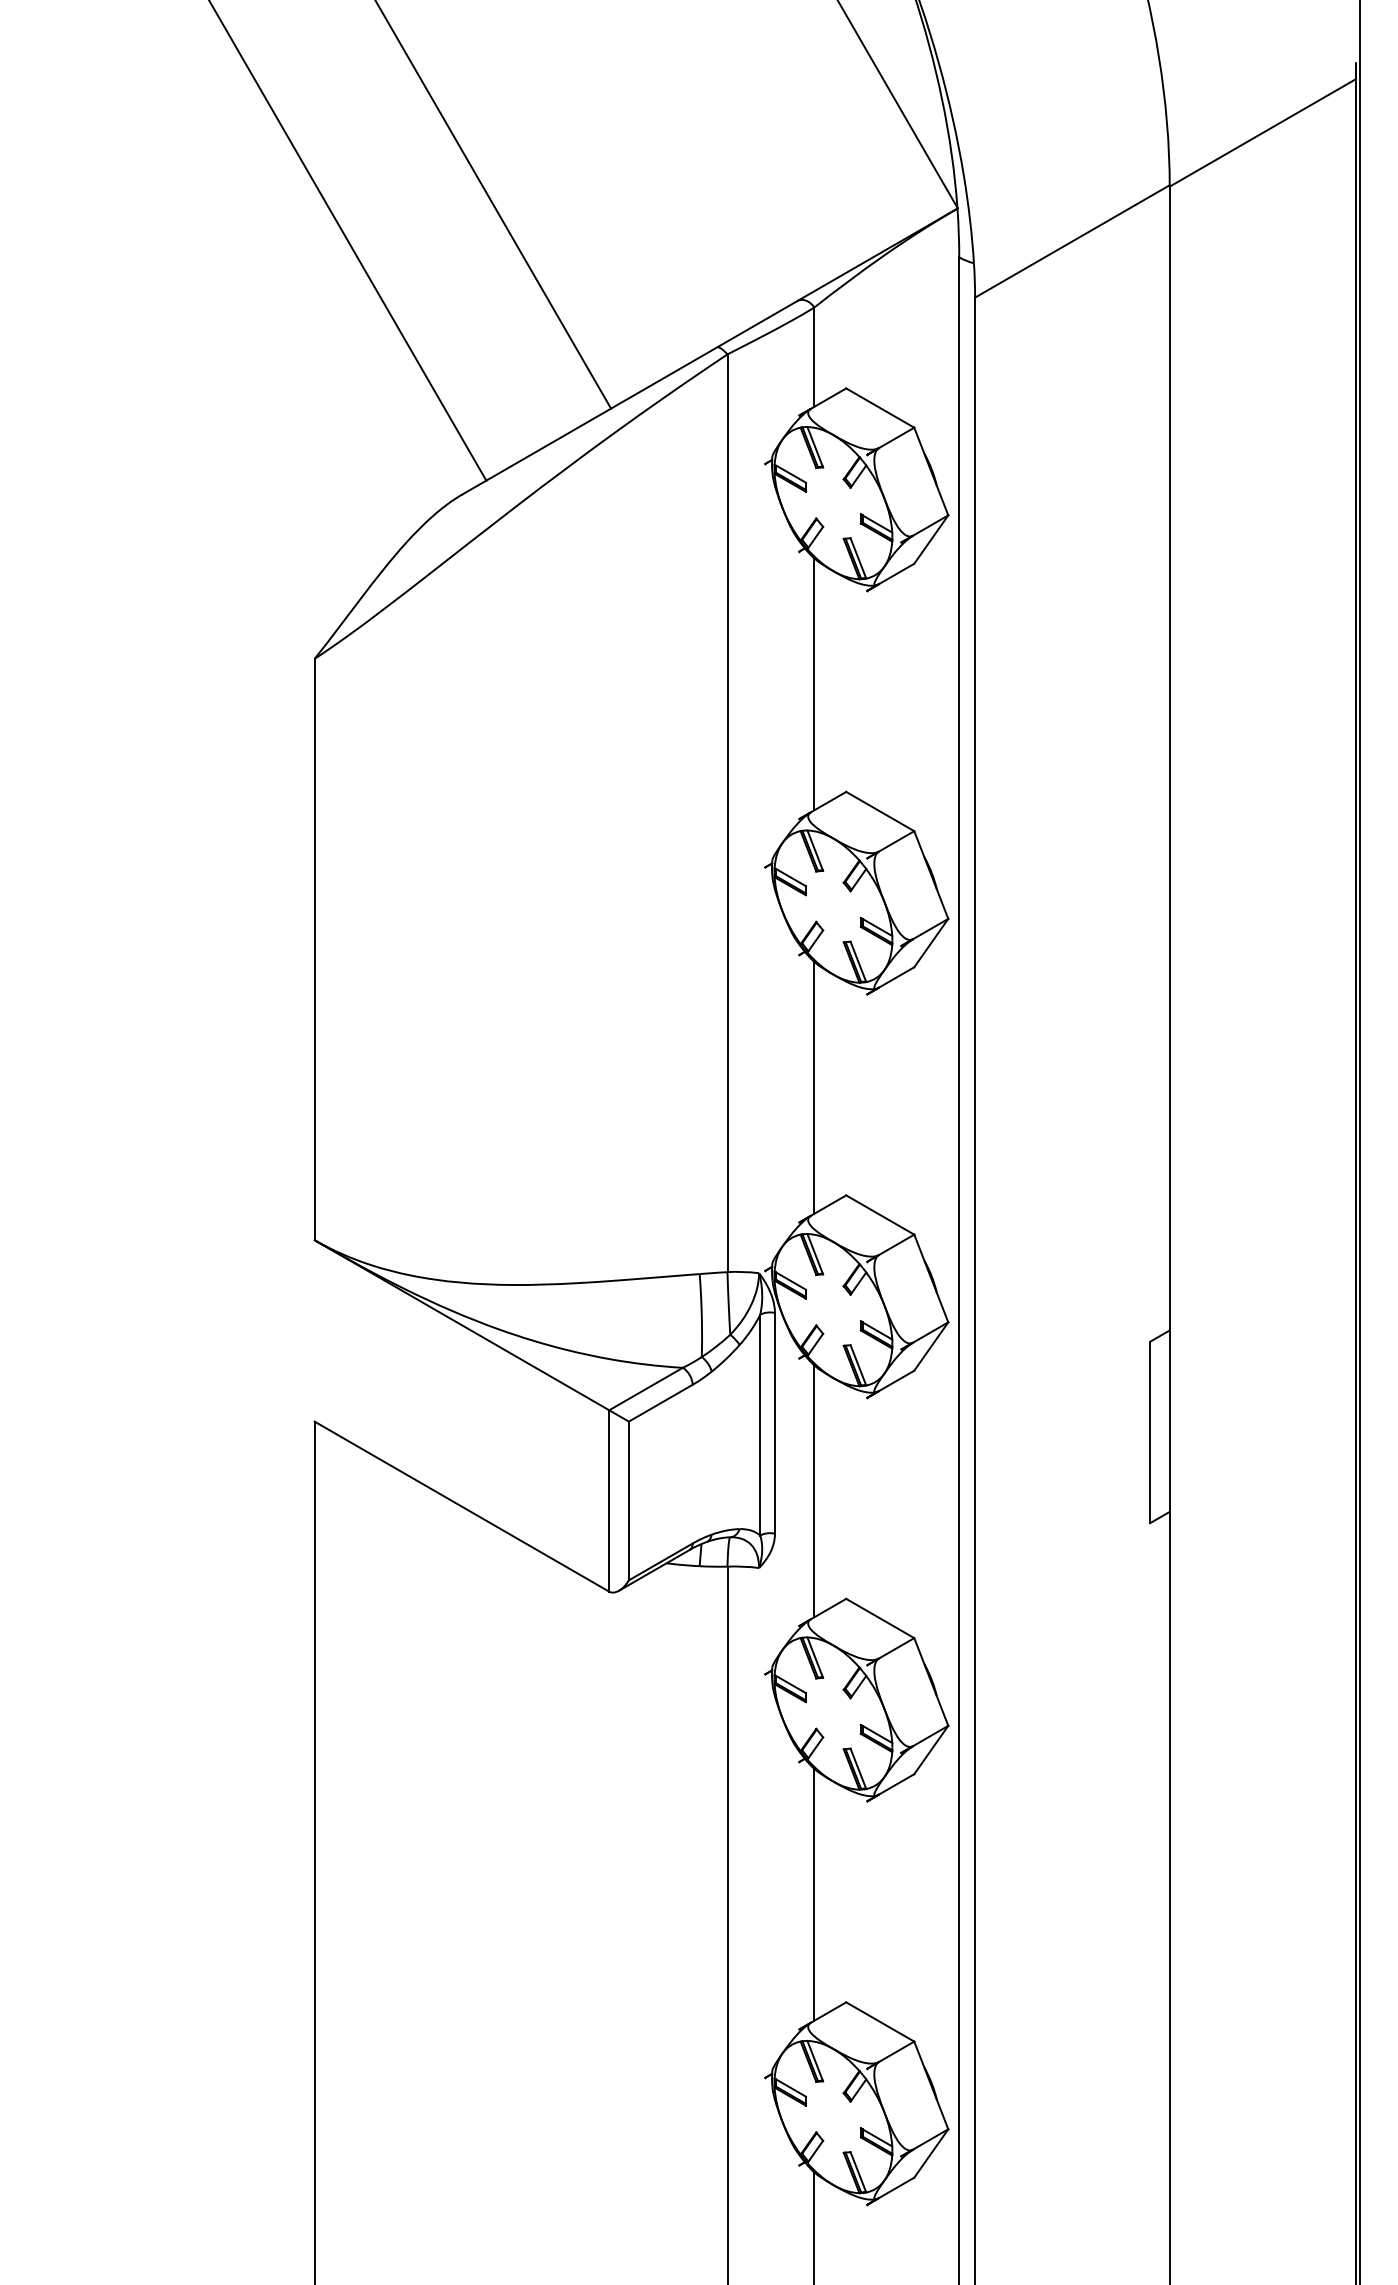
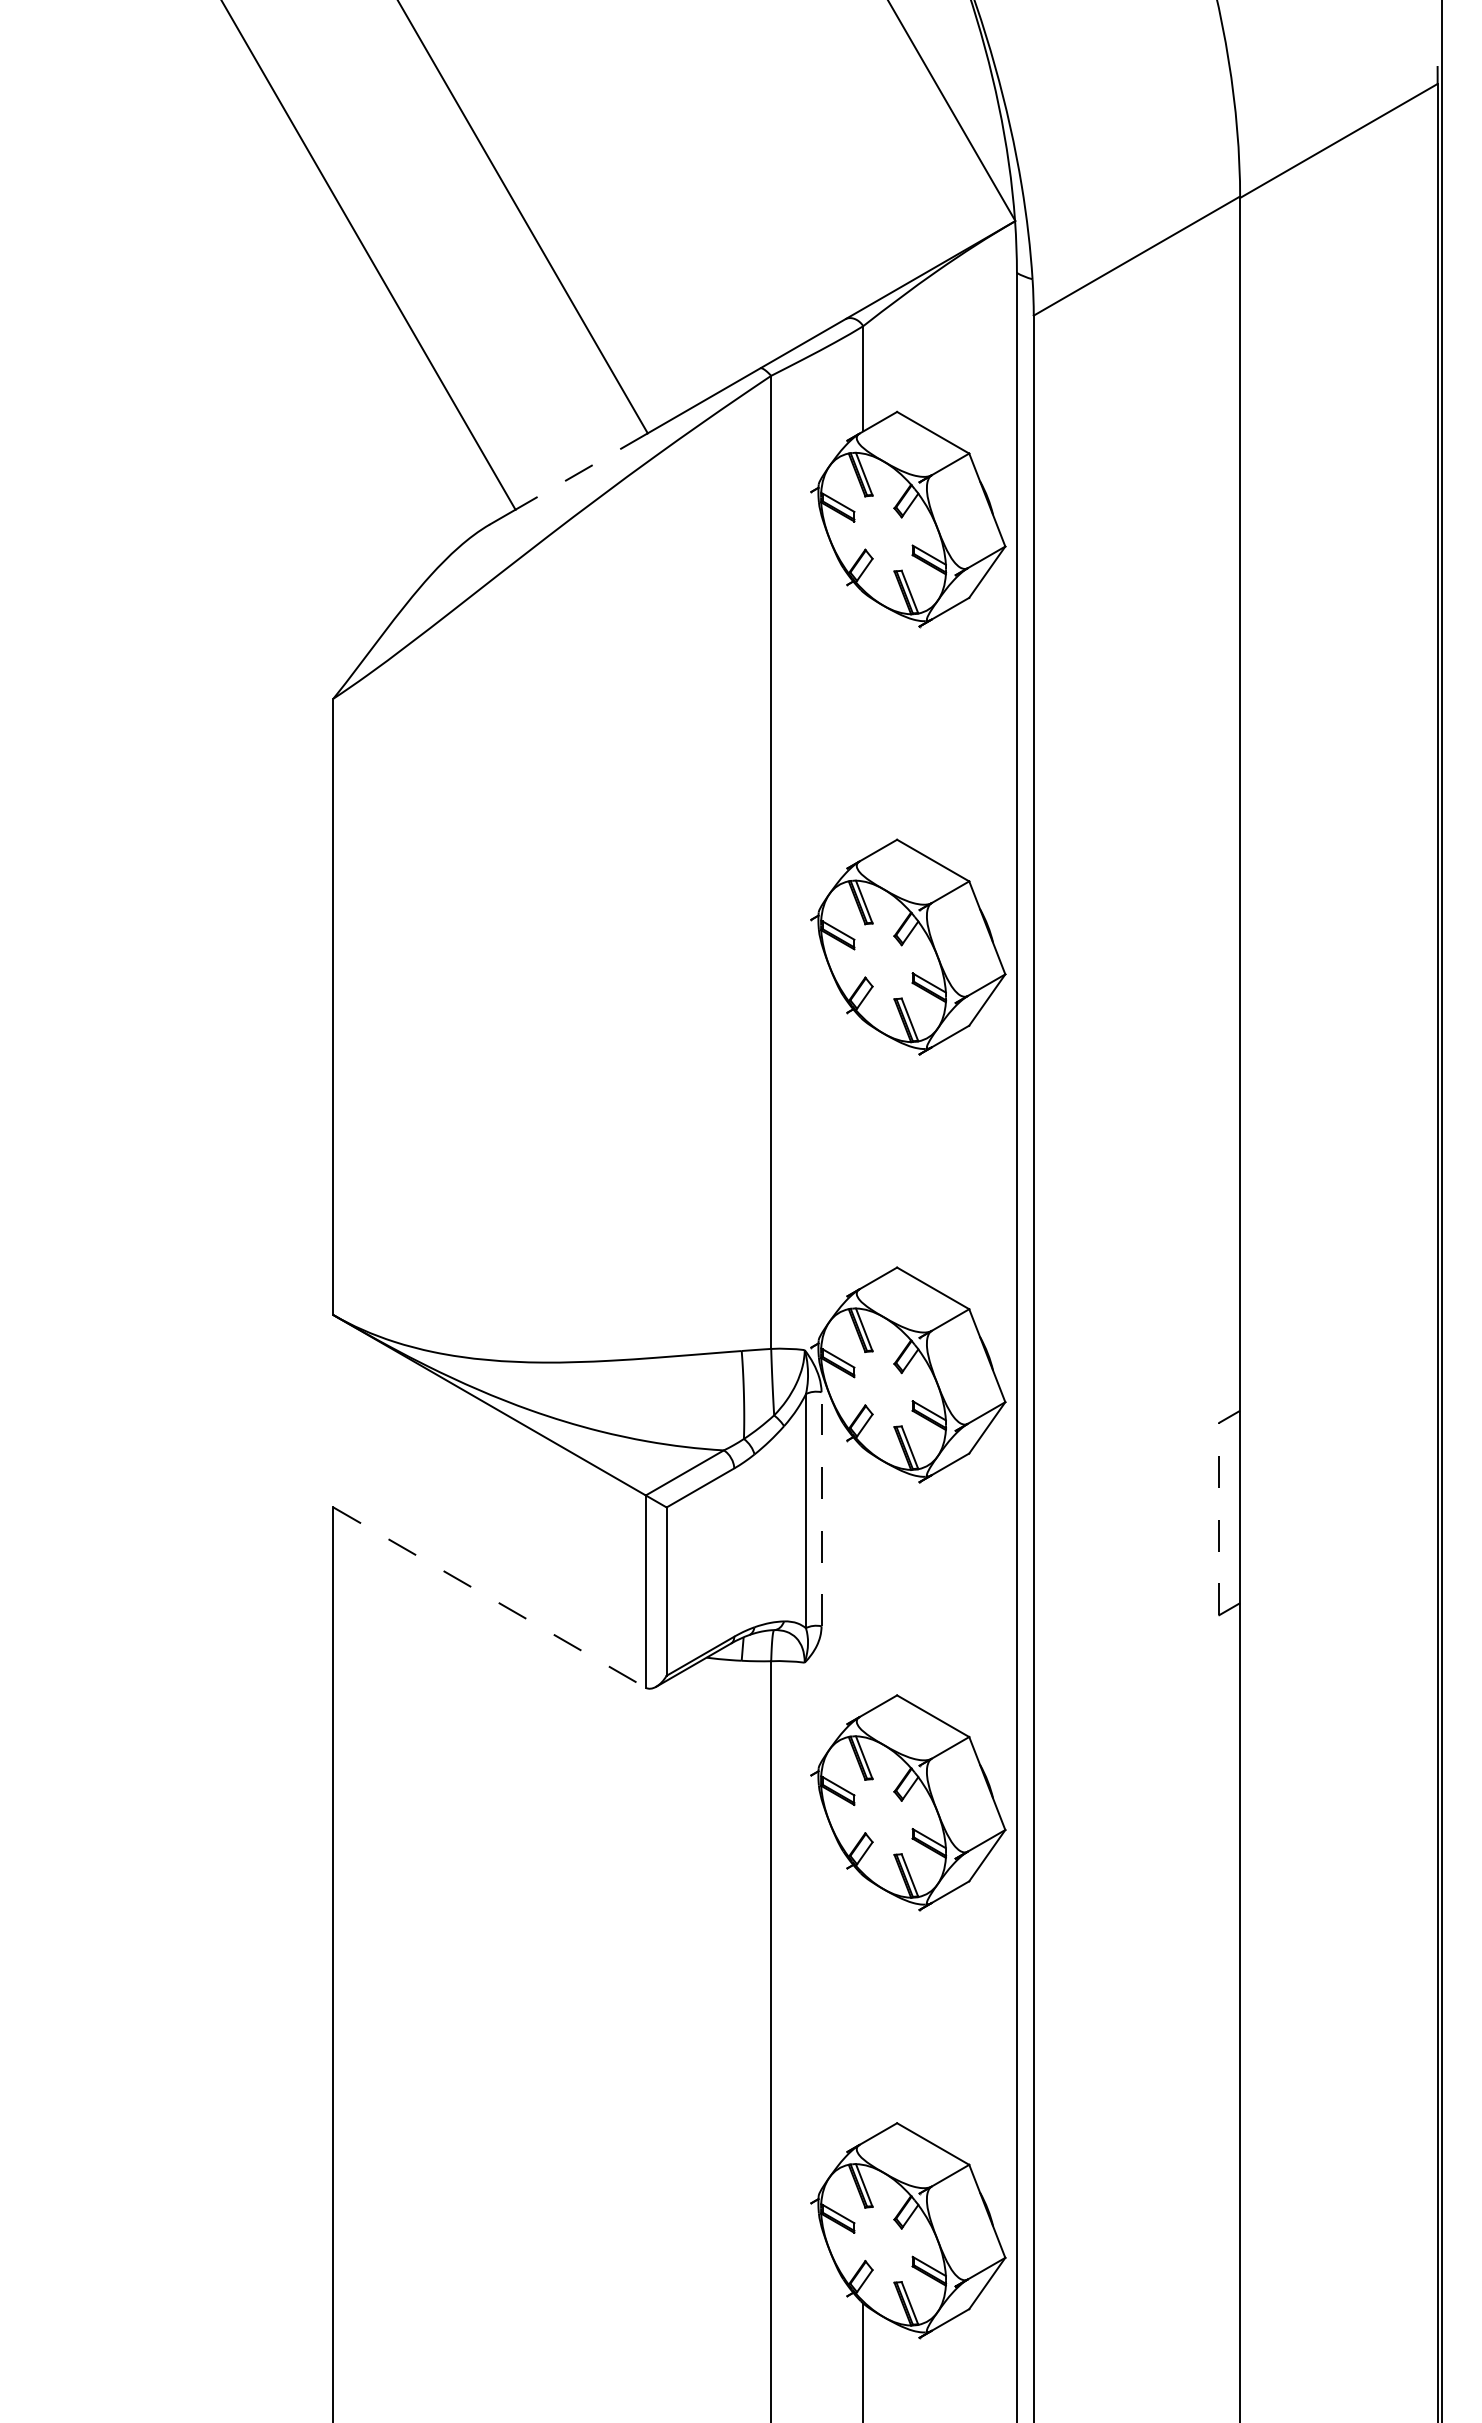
line: (548, 444) -> (581, 471), solid -> dashed
line: (814, 684) -> (863, 725), removed
line: (814, 1087) -> (863, 1153), removed
line: (774, 1422) -> (821, 1508), solid -> dashed
line: (1150, 1432) -> (1219, 1518), solid -> dashed
line: (814, 1490) -> (863, 1580), removed
line: (462, 1506) -> (490, 1597), solid -> dashed
line: (814, 1894) -> (863, 2008), removed

